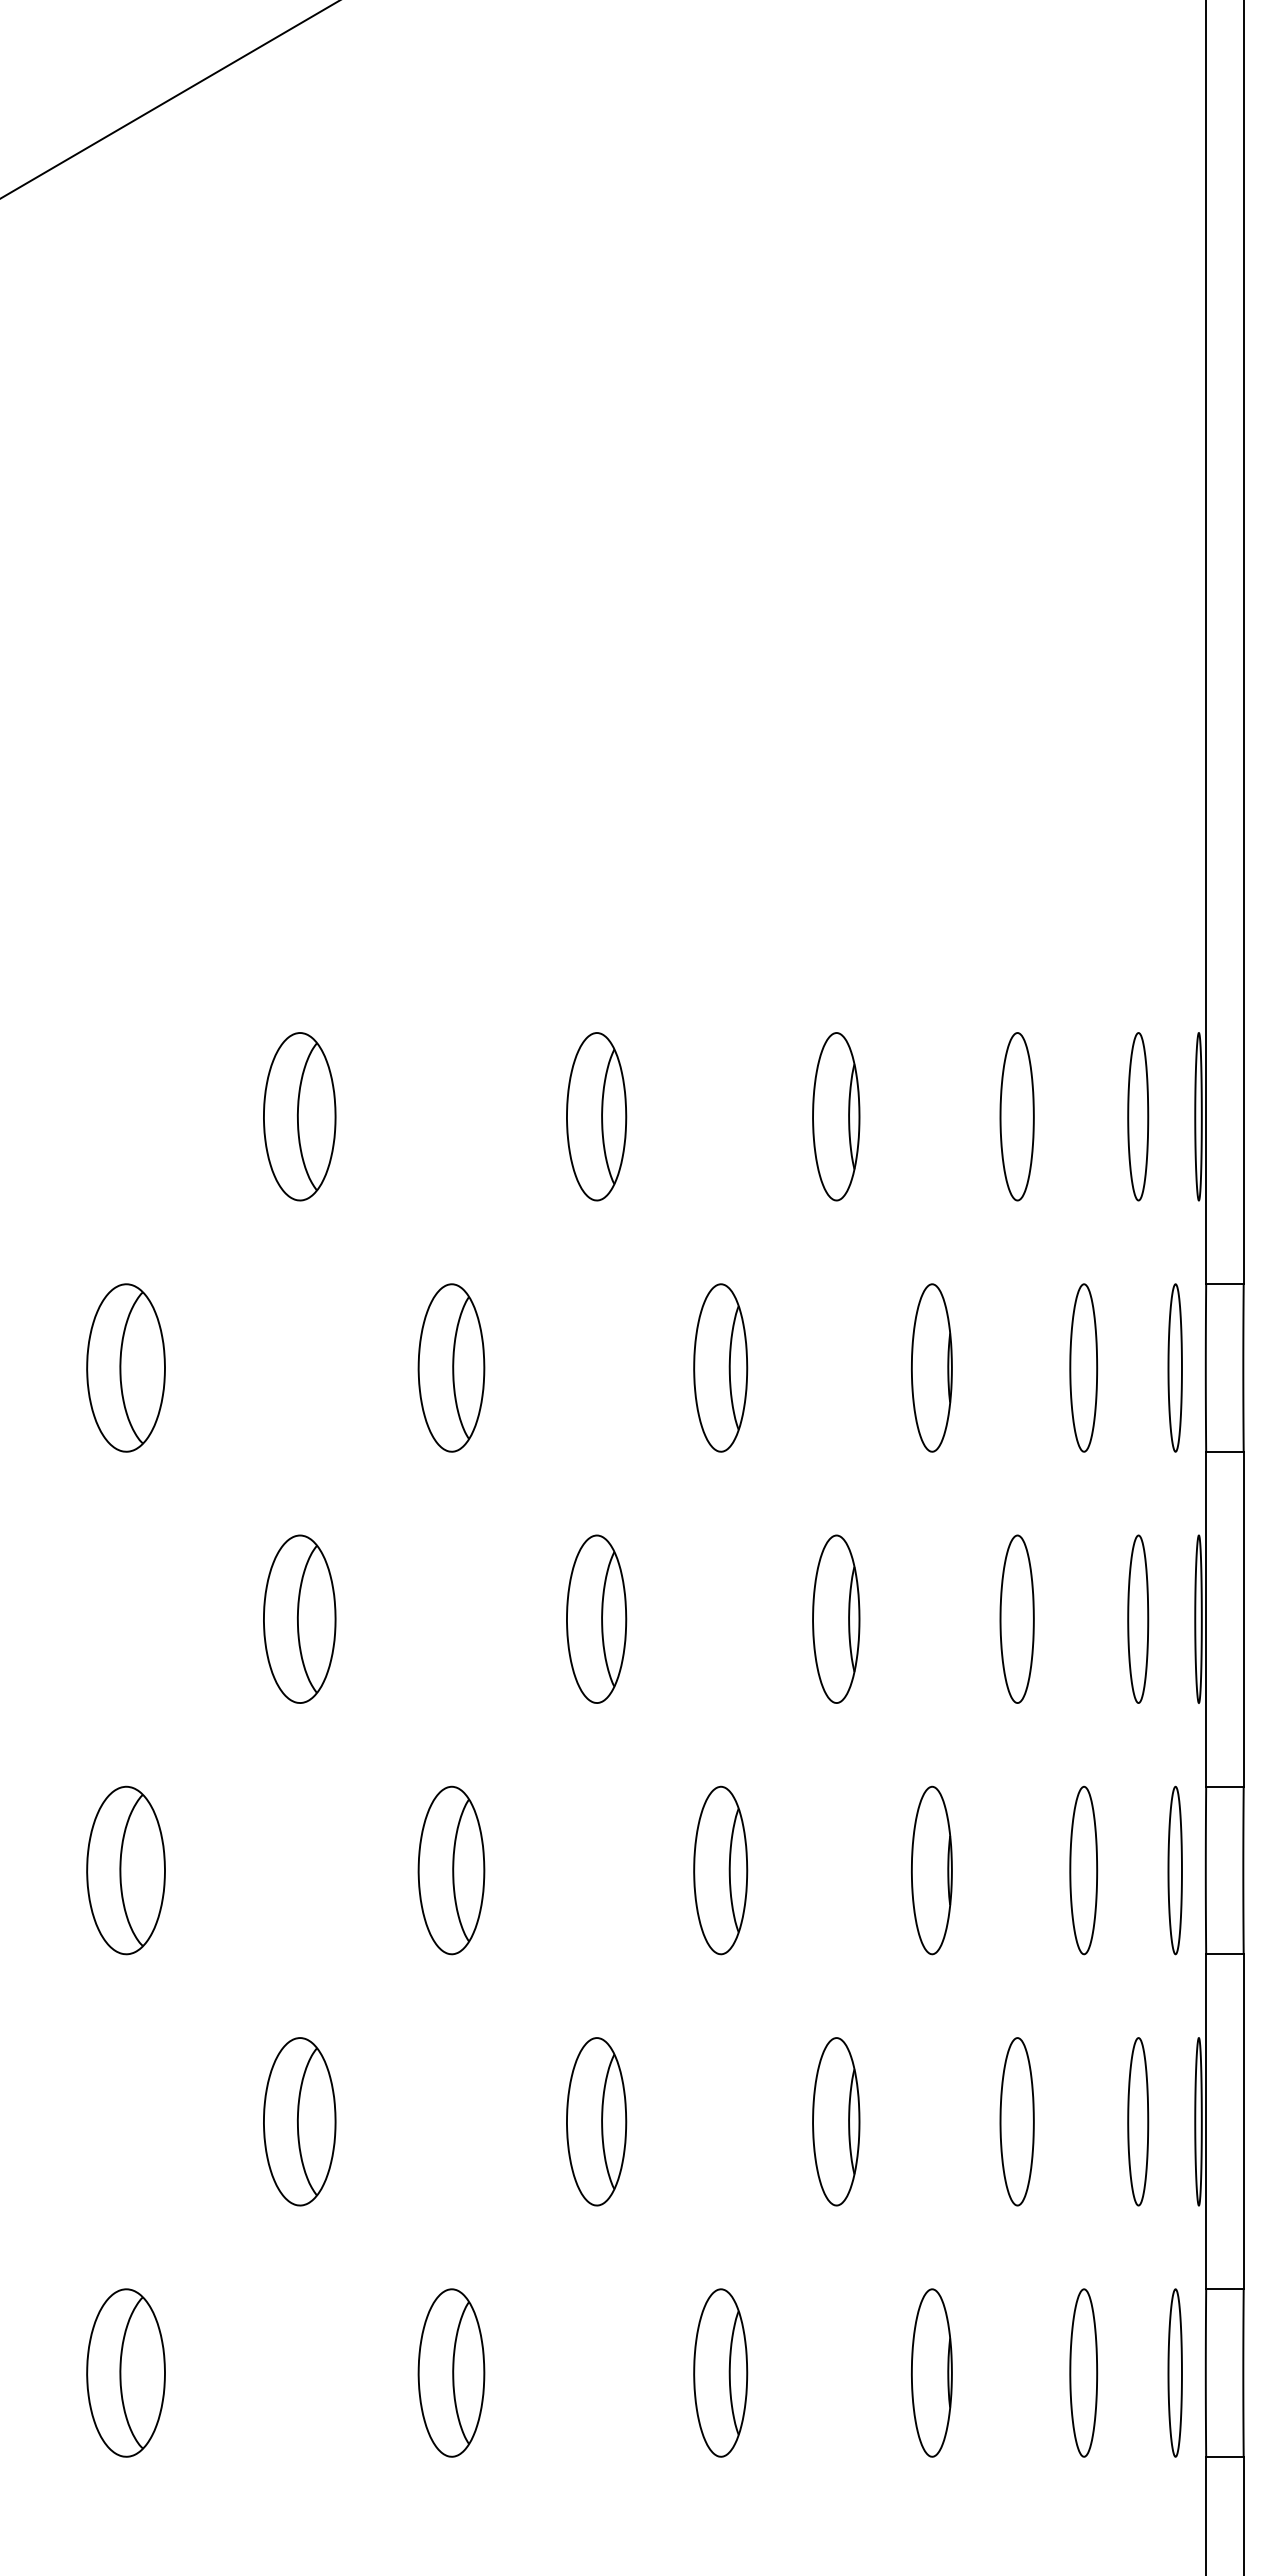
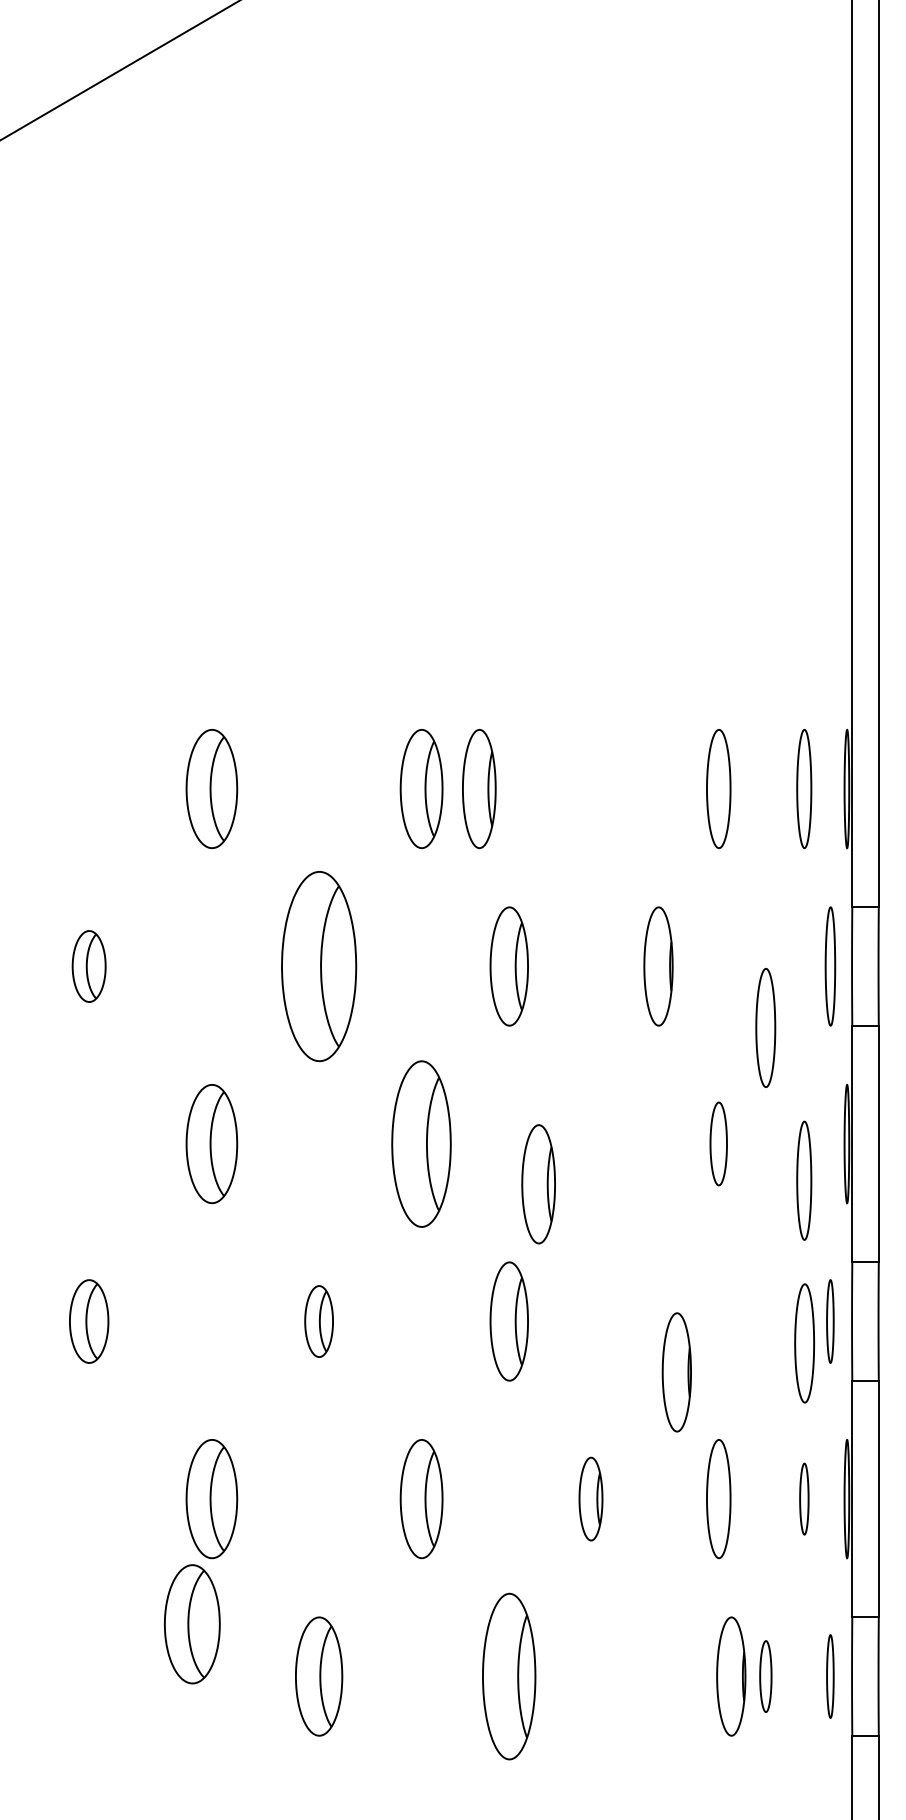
part: (836, 1116) -> (479, 788), moved
part: (125, 1367) -> (88, 966), size x0.6
part: (451, 1367) -> (319, 966), size x1.6
part: (1083, 1367) -> (765, 1027), moved
part: (596, 1618) -> (421, 1143), size x1.4
part: (836, 1618) -> (538, 1183), moved
part: (1016, 1618) -> (718, 1143), size x0.7
part: (1138, 1618) -> (804, 1180), moved
part: (125, 1870) -> (88, 1321), size x0.7
part: (451, 1870) -> (319, 1321), size x0.6
part: (931, 1870) -> (676, 1372), moved
part: (1083, 1870) -> (804, 1343), moved
part: (1174, 1870) -> (829, 1321), size x0.7
part: (836, 2121) -> (591, 1498), size x0.7
part: (1138, 2121) -> (804, 1498), size x0.6
part: (125, 2372) -> (191, 1623), moved
part: (720, 2372) -> (509, 1676), size x1.4
part: (931, 2372) -> (731, 1676), moved
part: (1083, 2372) -> (765, 1676), size x0.6
part: (1174, 2372) -> (829, 1676), size x0.7

